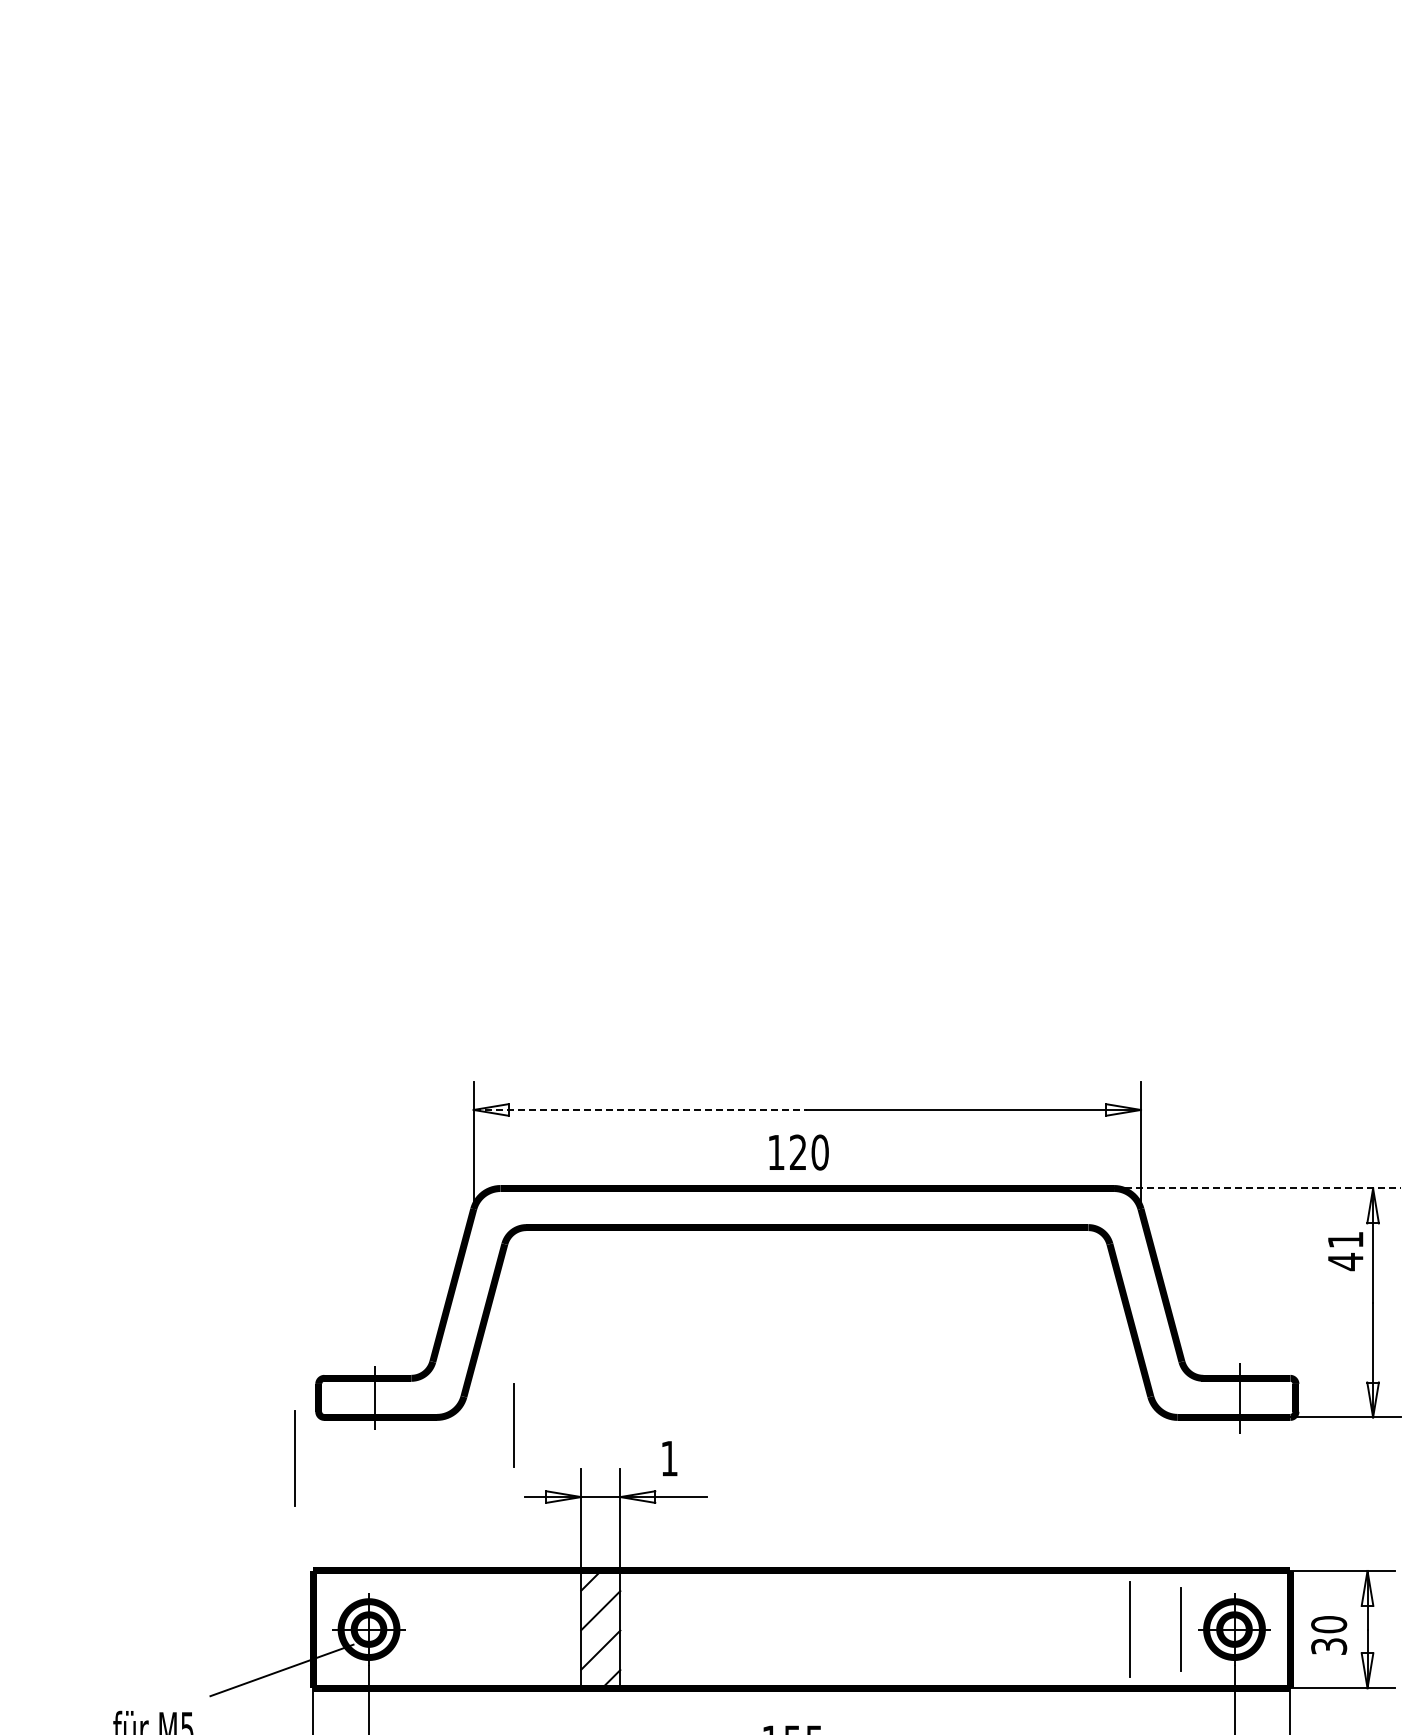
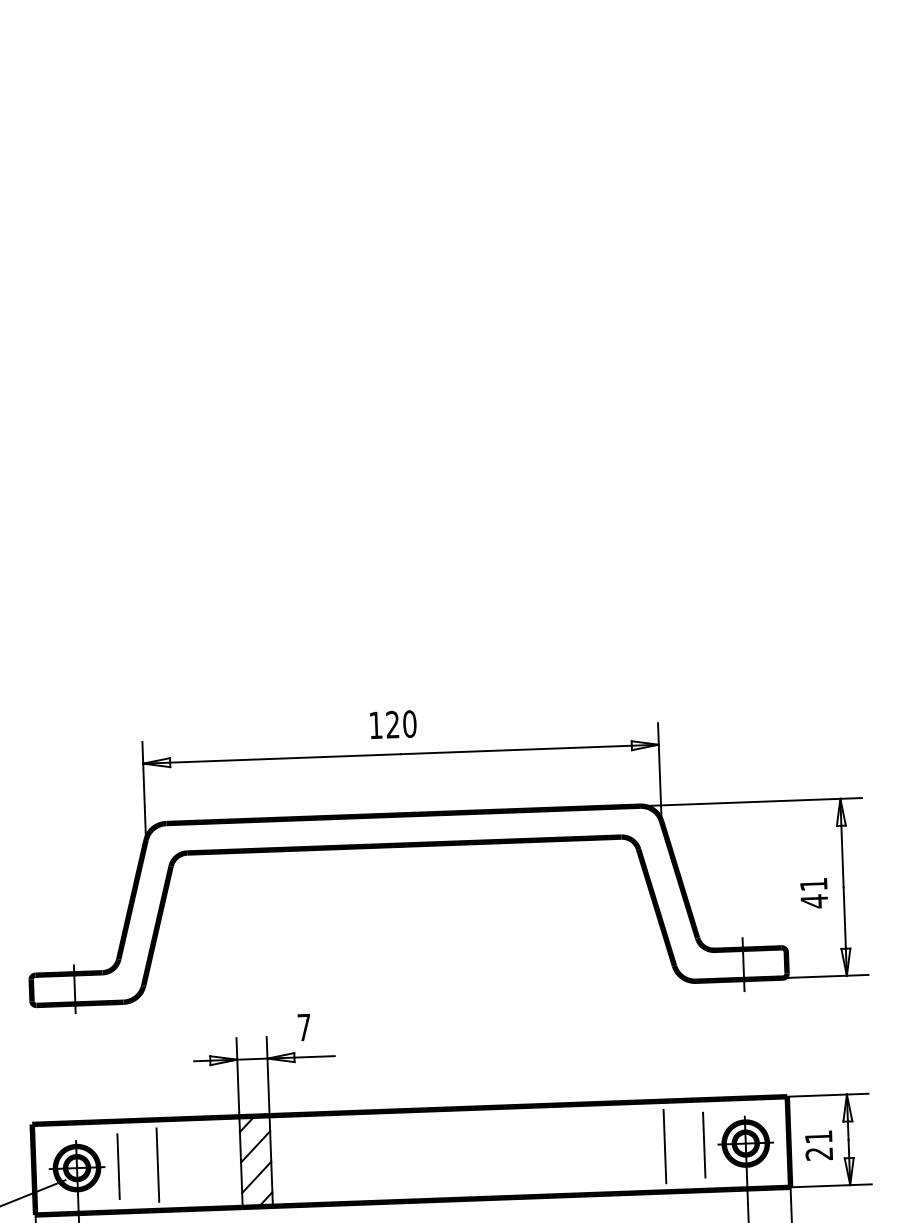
line: (640, 1109) -> (272, 758), dashed -> solid
text: (798, 1152) -> (393, 724), moved
line: (1258, 1188) -> (751, 802), dashed -> solid
text: (1345, 1251) -> (813, 893), moved
line: (513, 1425) -> (118, 1166), moved
line: (294, 1458) -> (157, 1165), moved
text: (669, 1458) -> (304, 1027), 1 -> 7
text: (1329, 1635) -> (819, 1145), 30 -> 21

